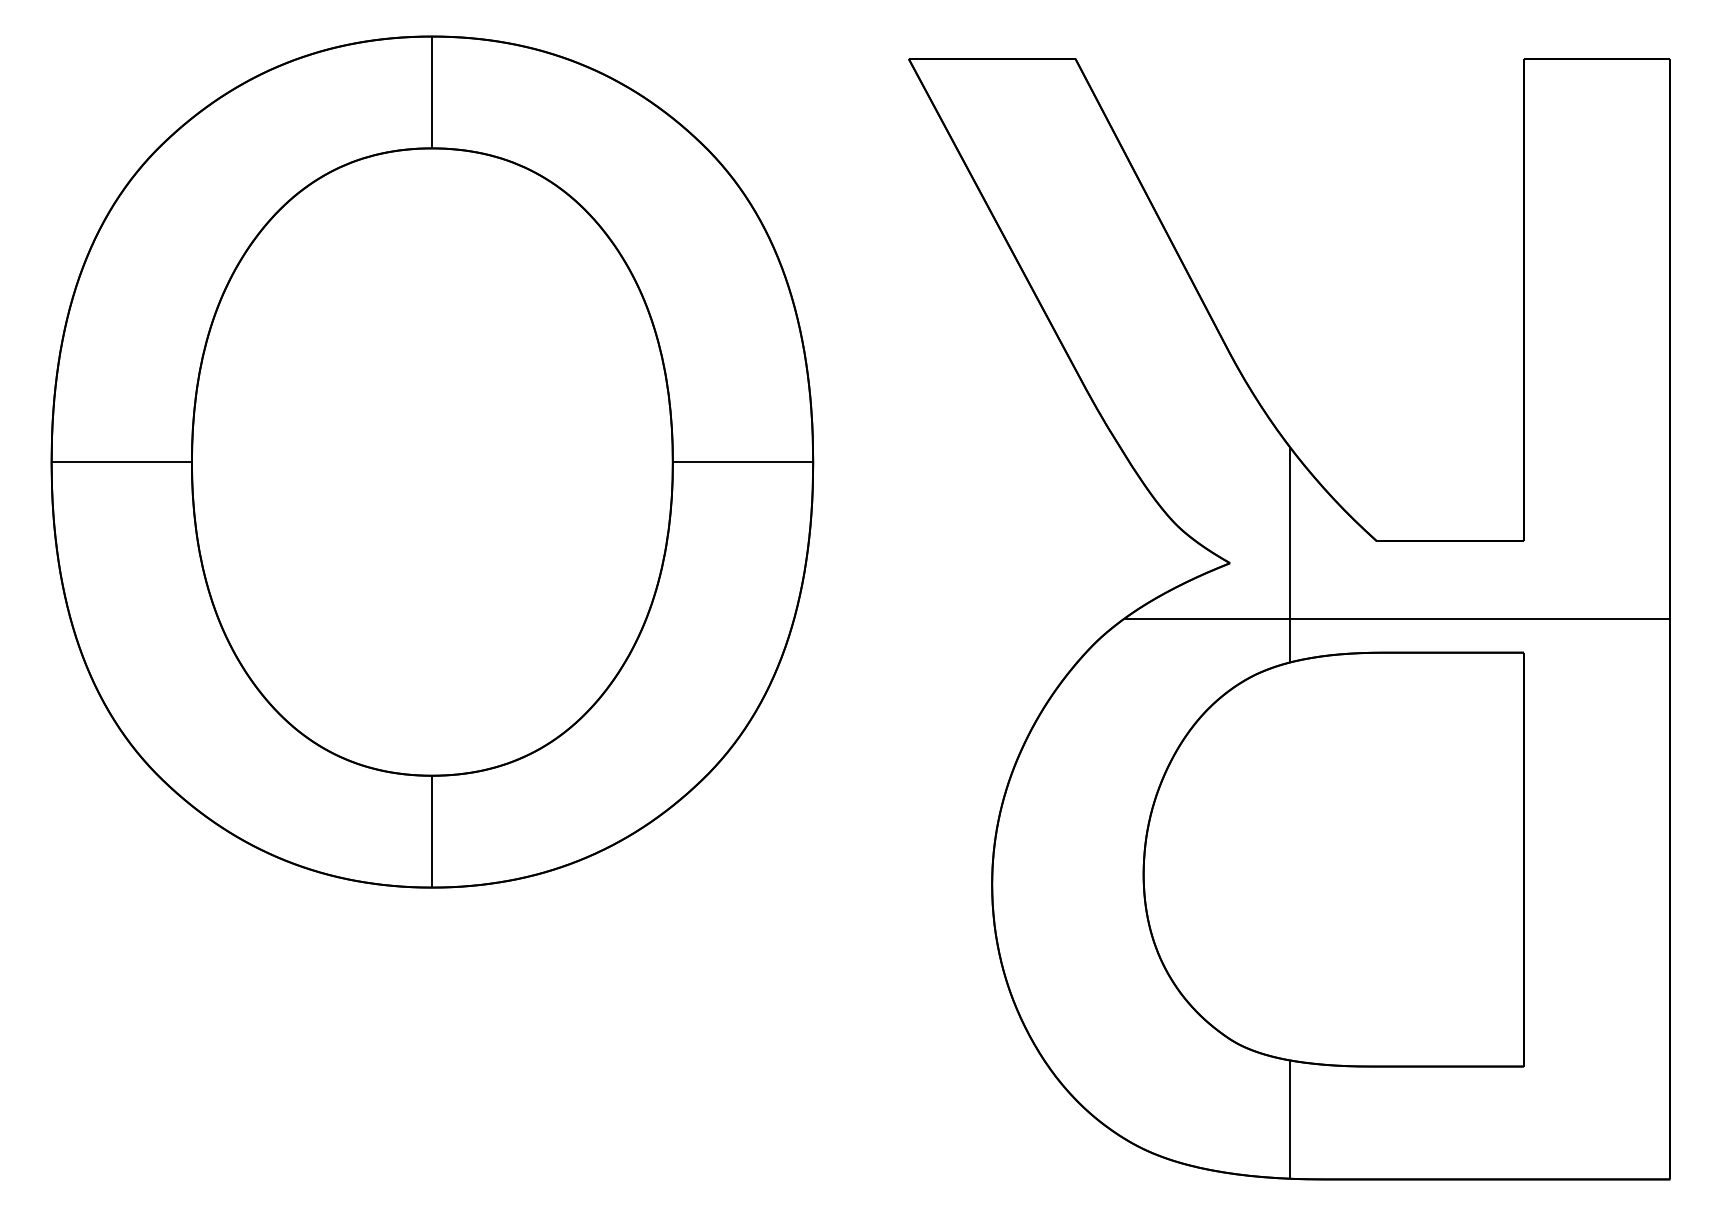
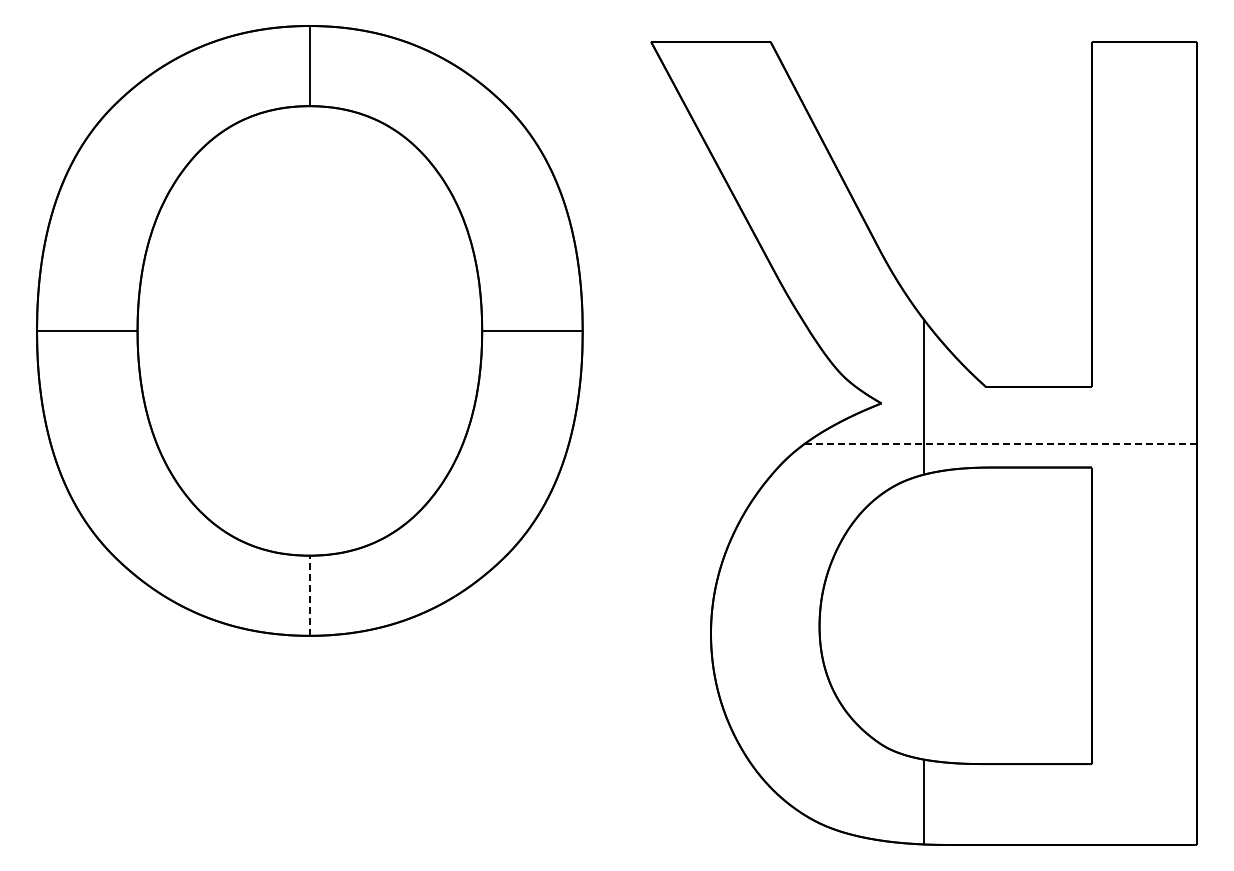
line: (1397, 619) -> (1001, 443), solid -> dashed
line: (431, 831) -> (309, 595), solid -> dashed

